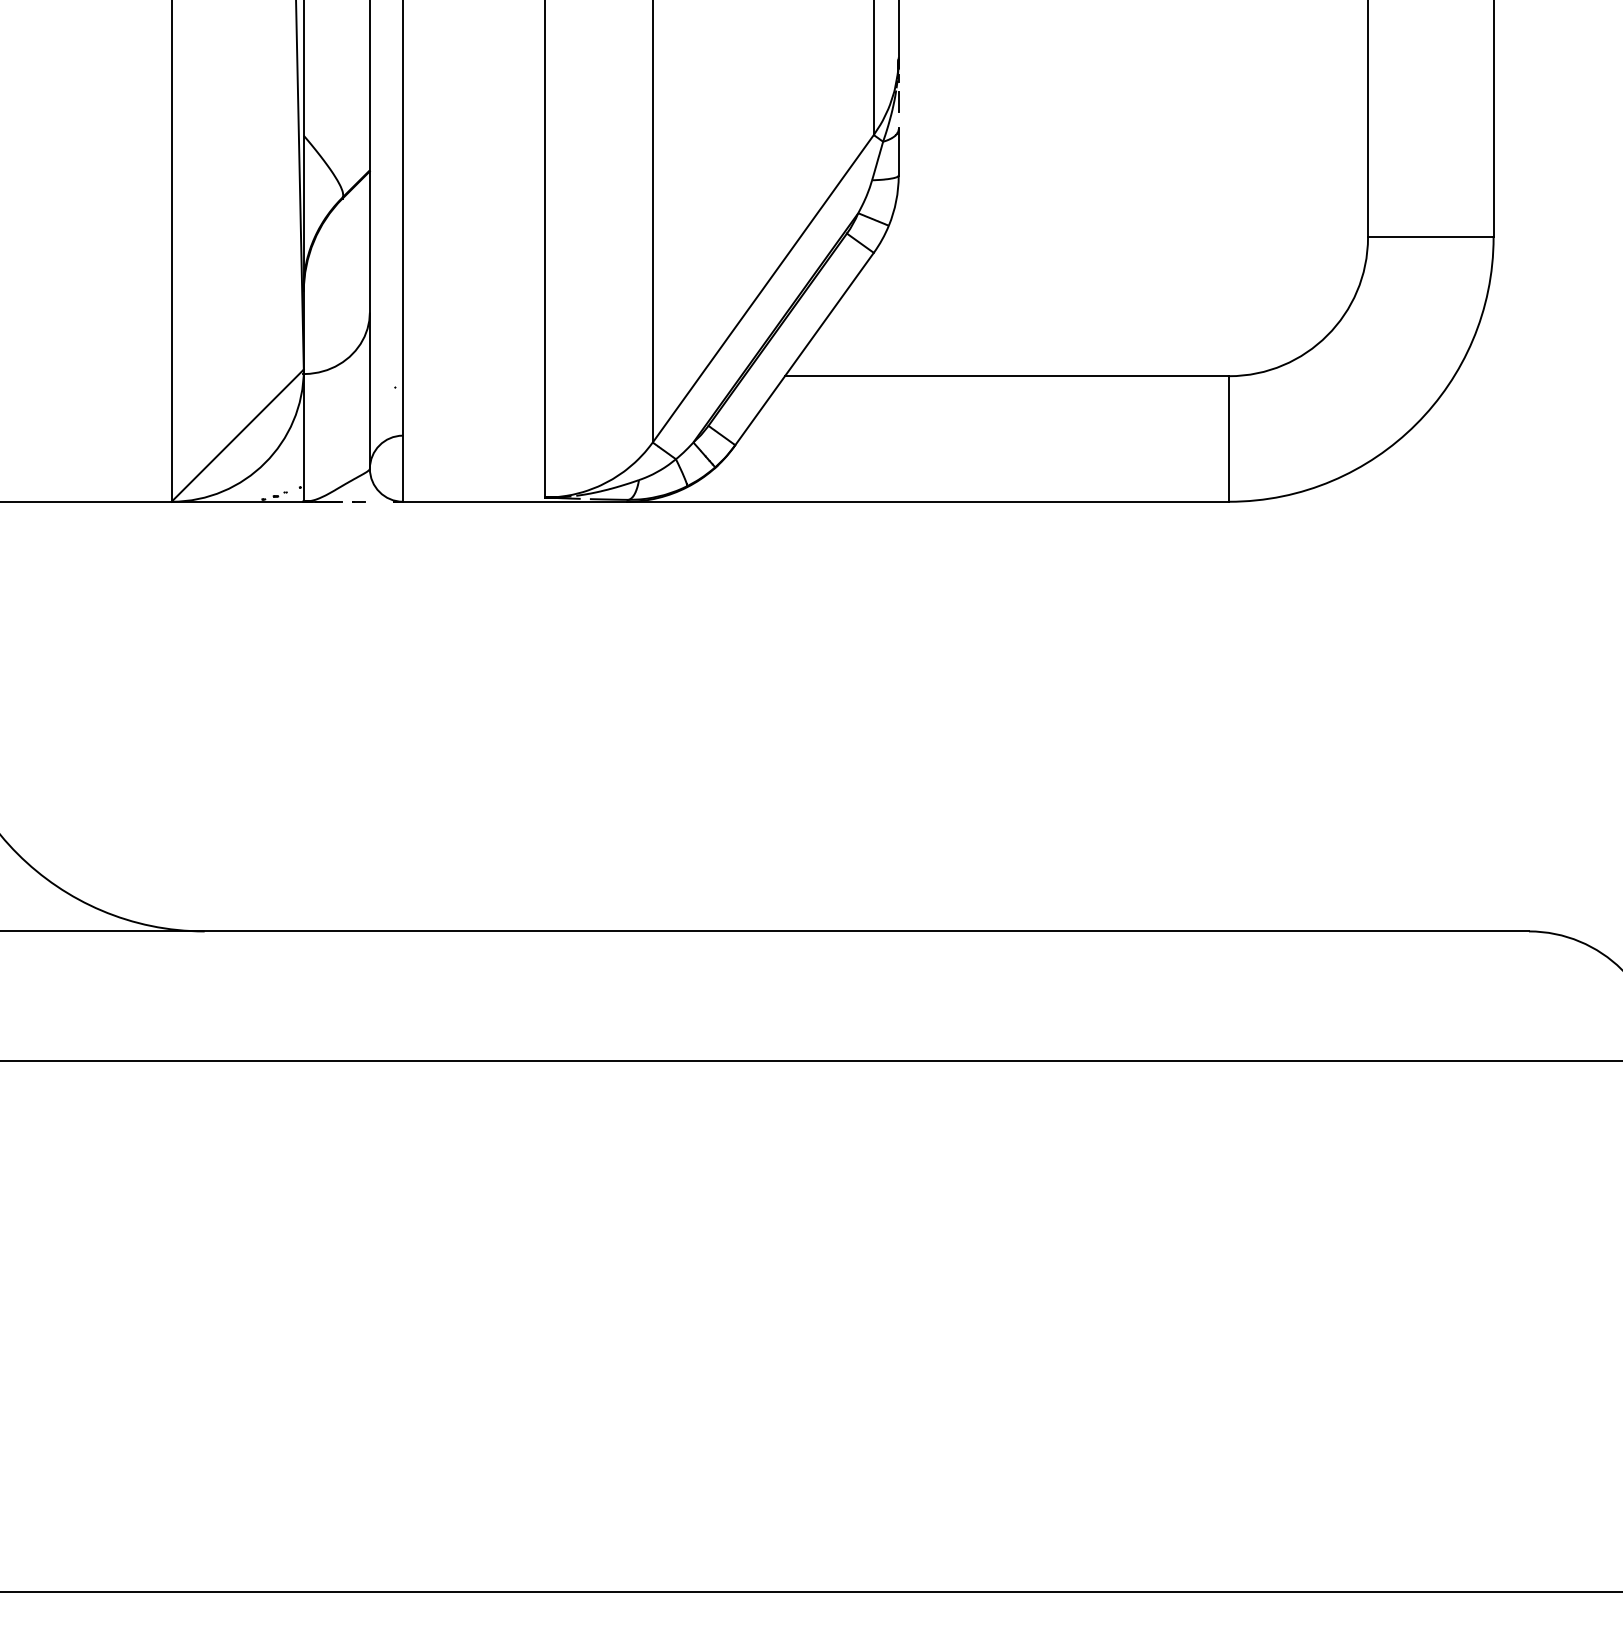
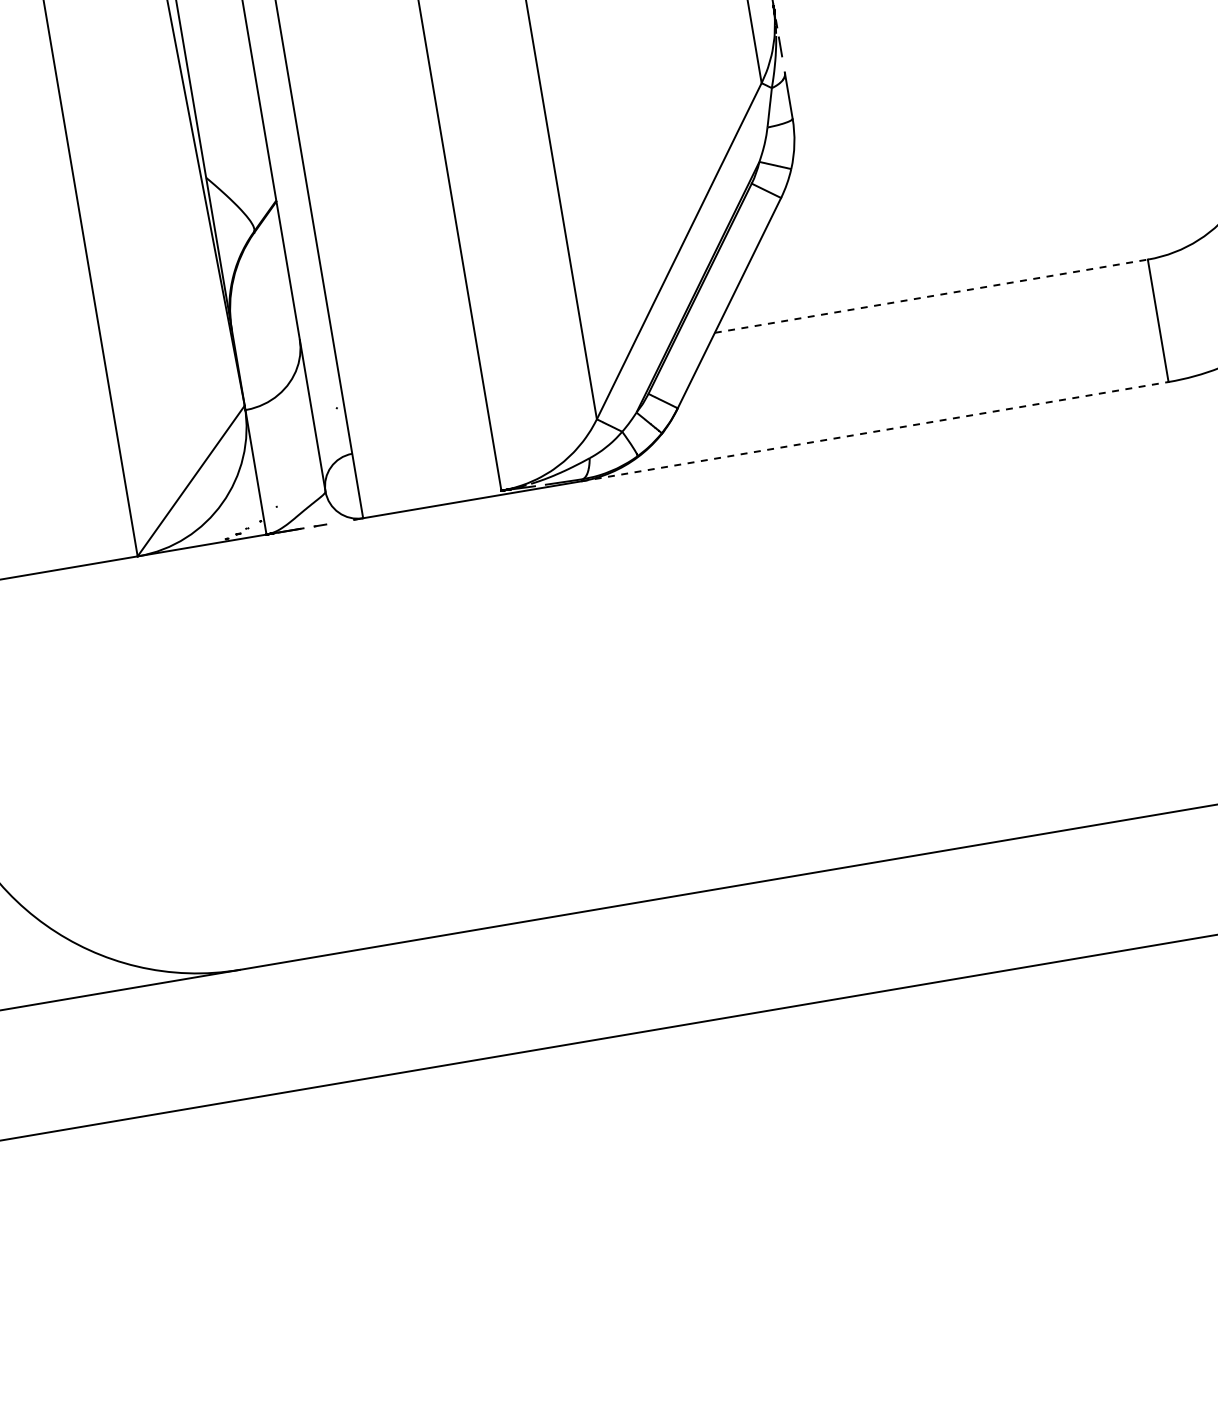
line: (1007, 376) -> (931, 296), solid -> dashed
line: (928, 501) -> (875, 431), solid -> dashed

